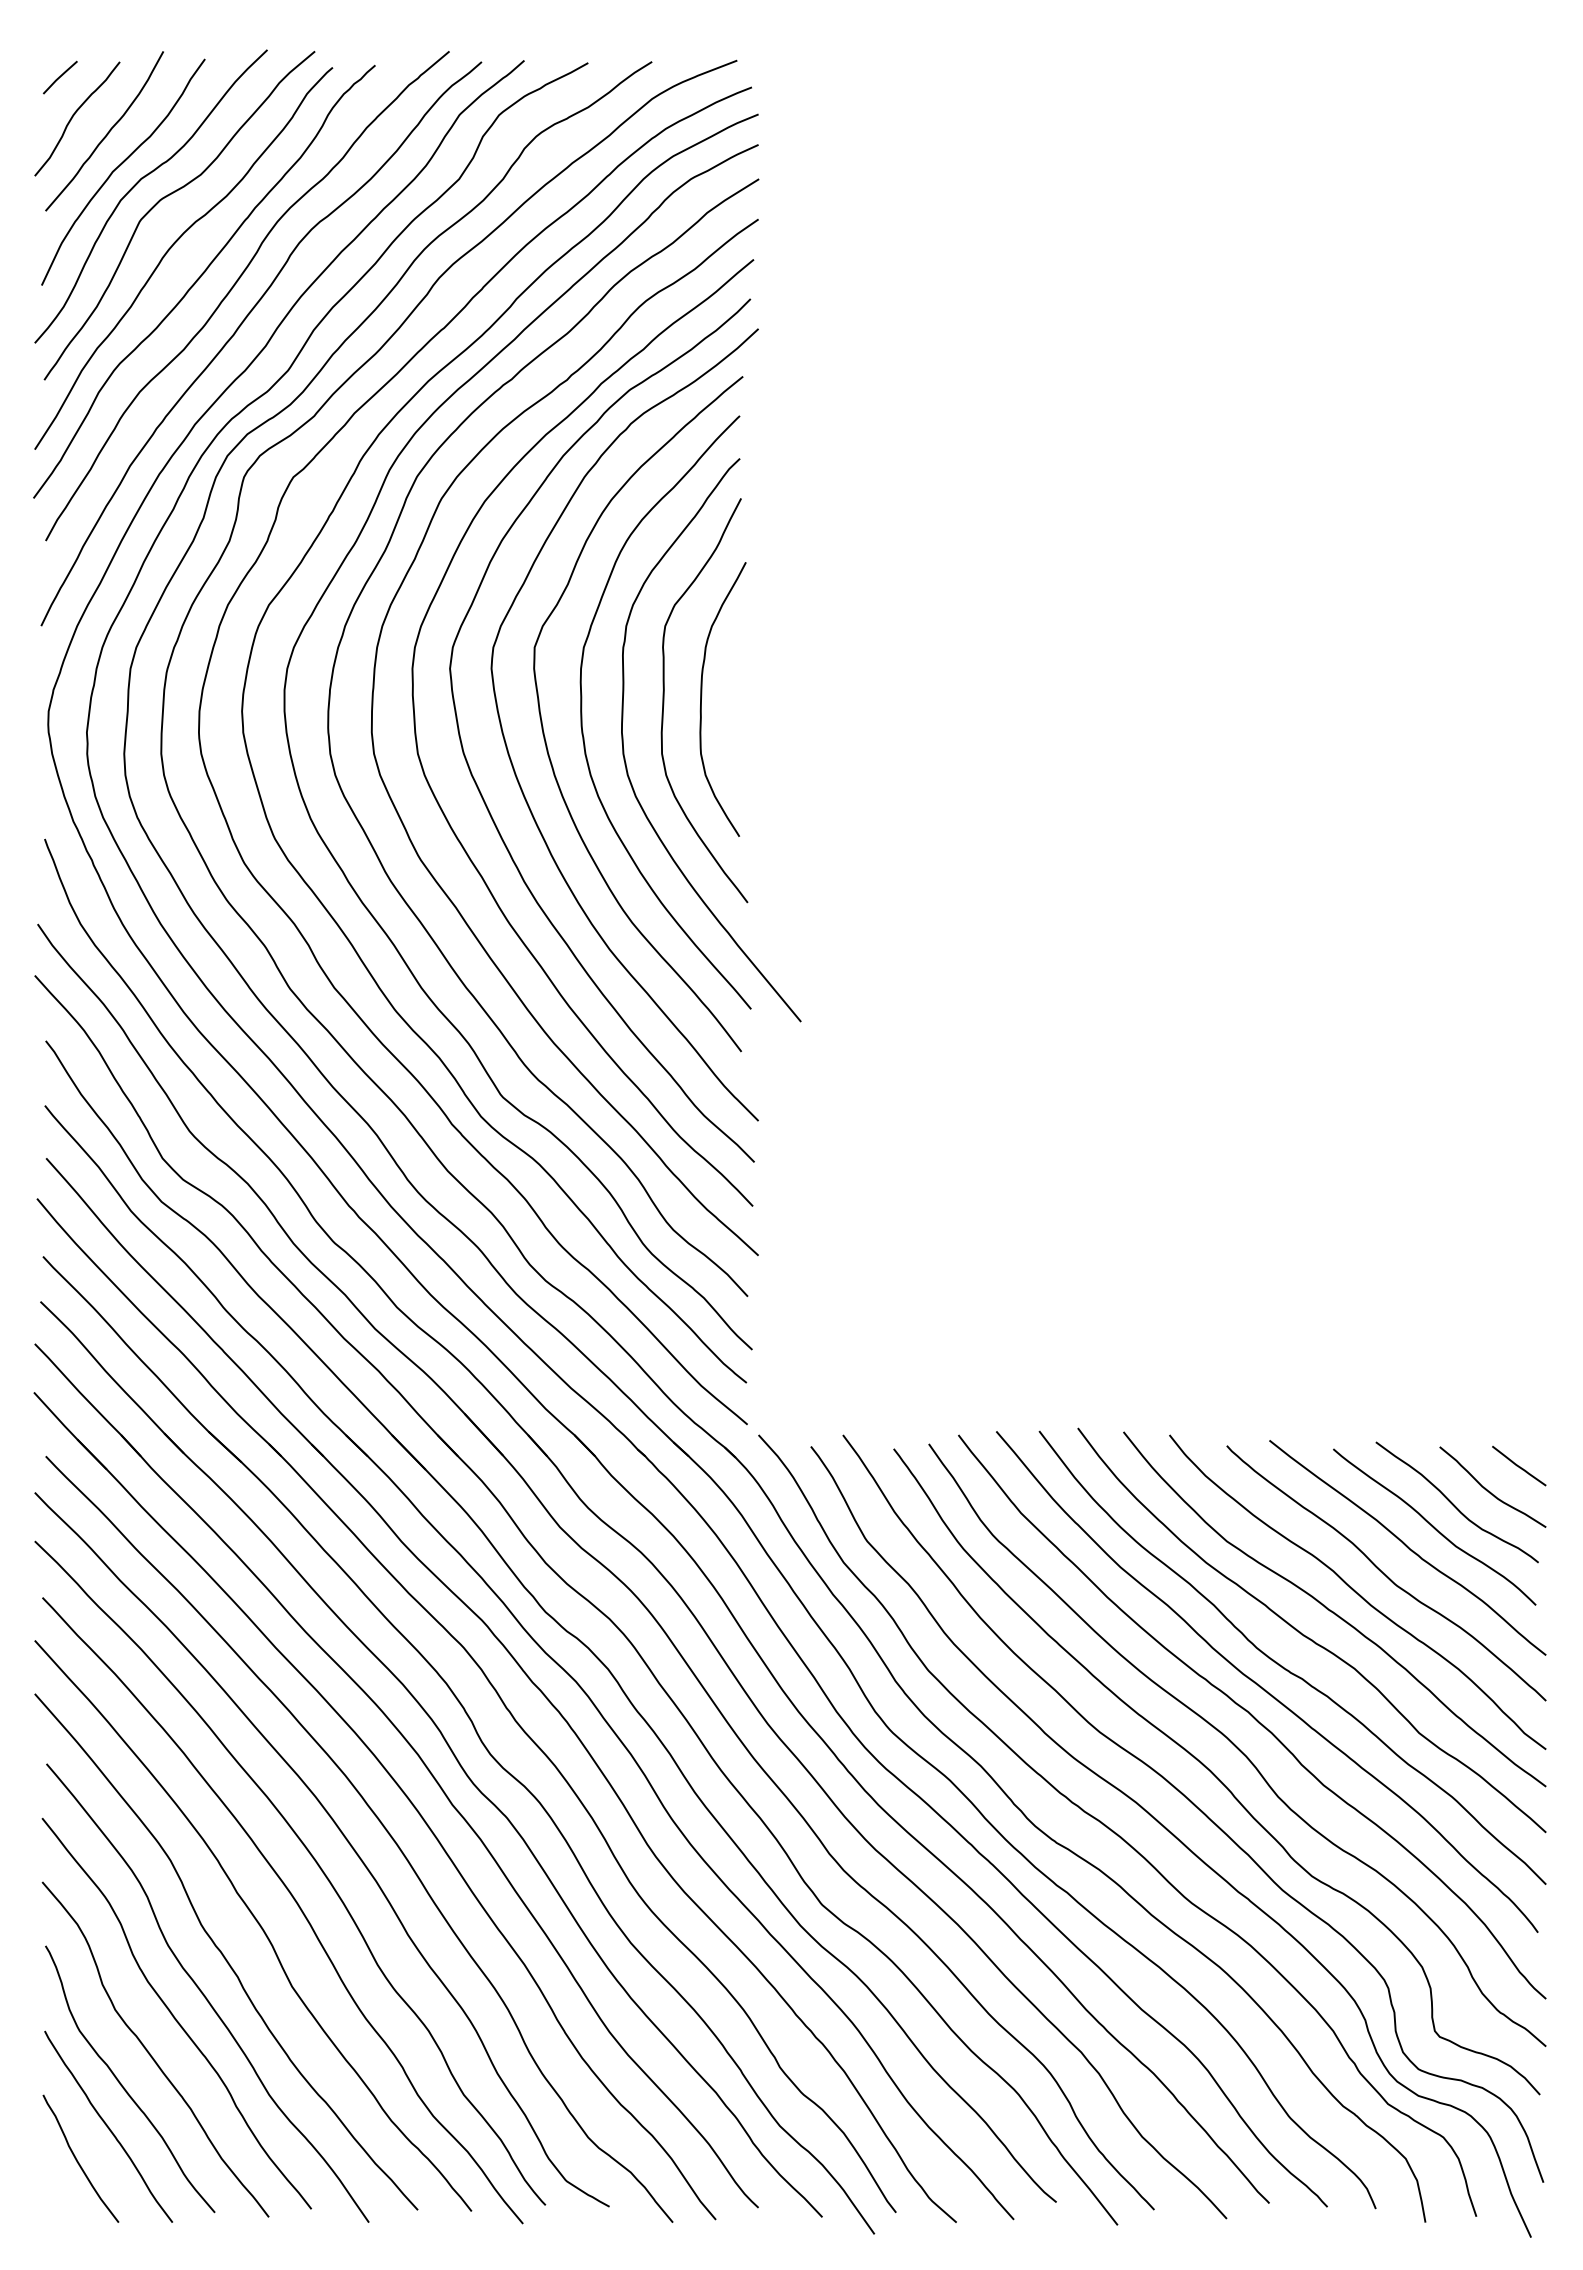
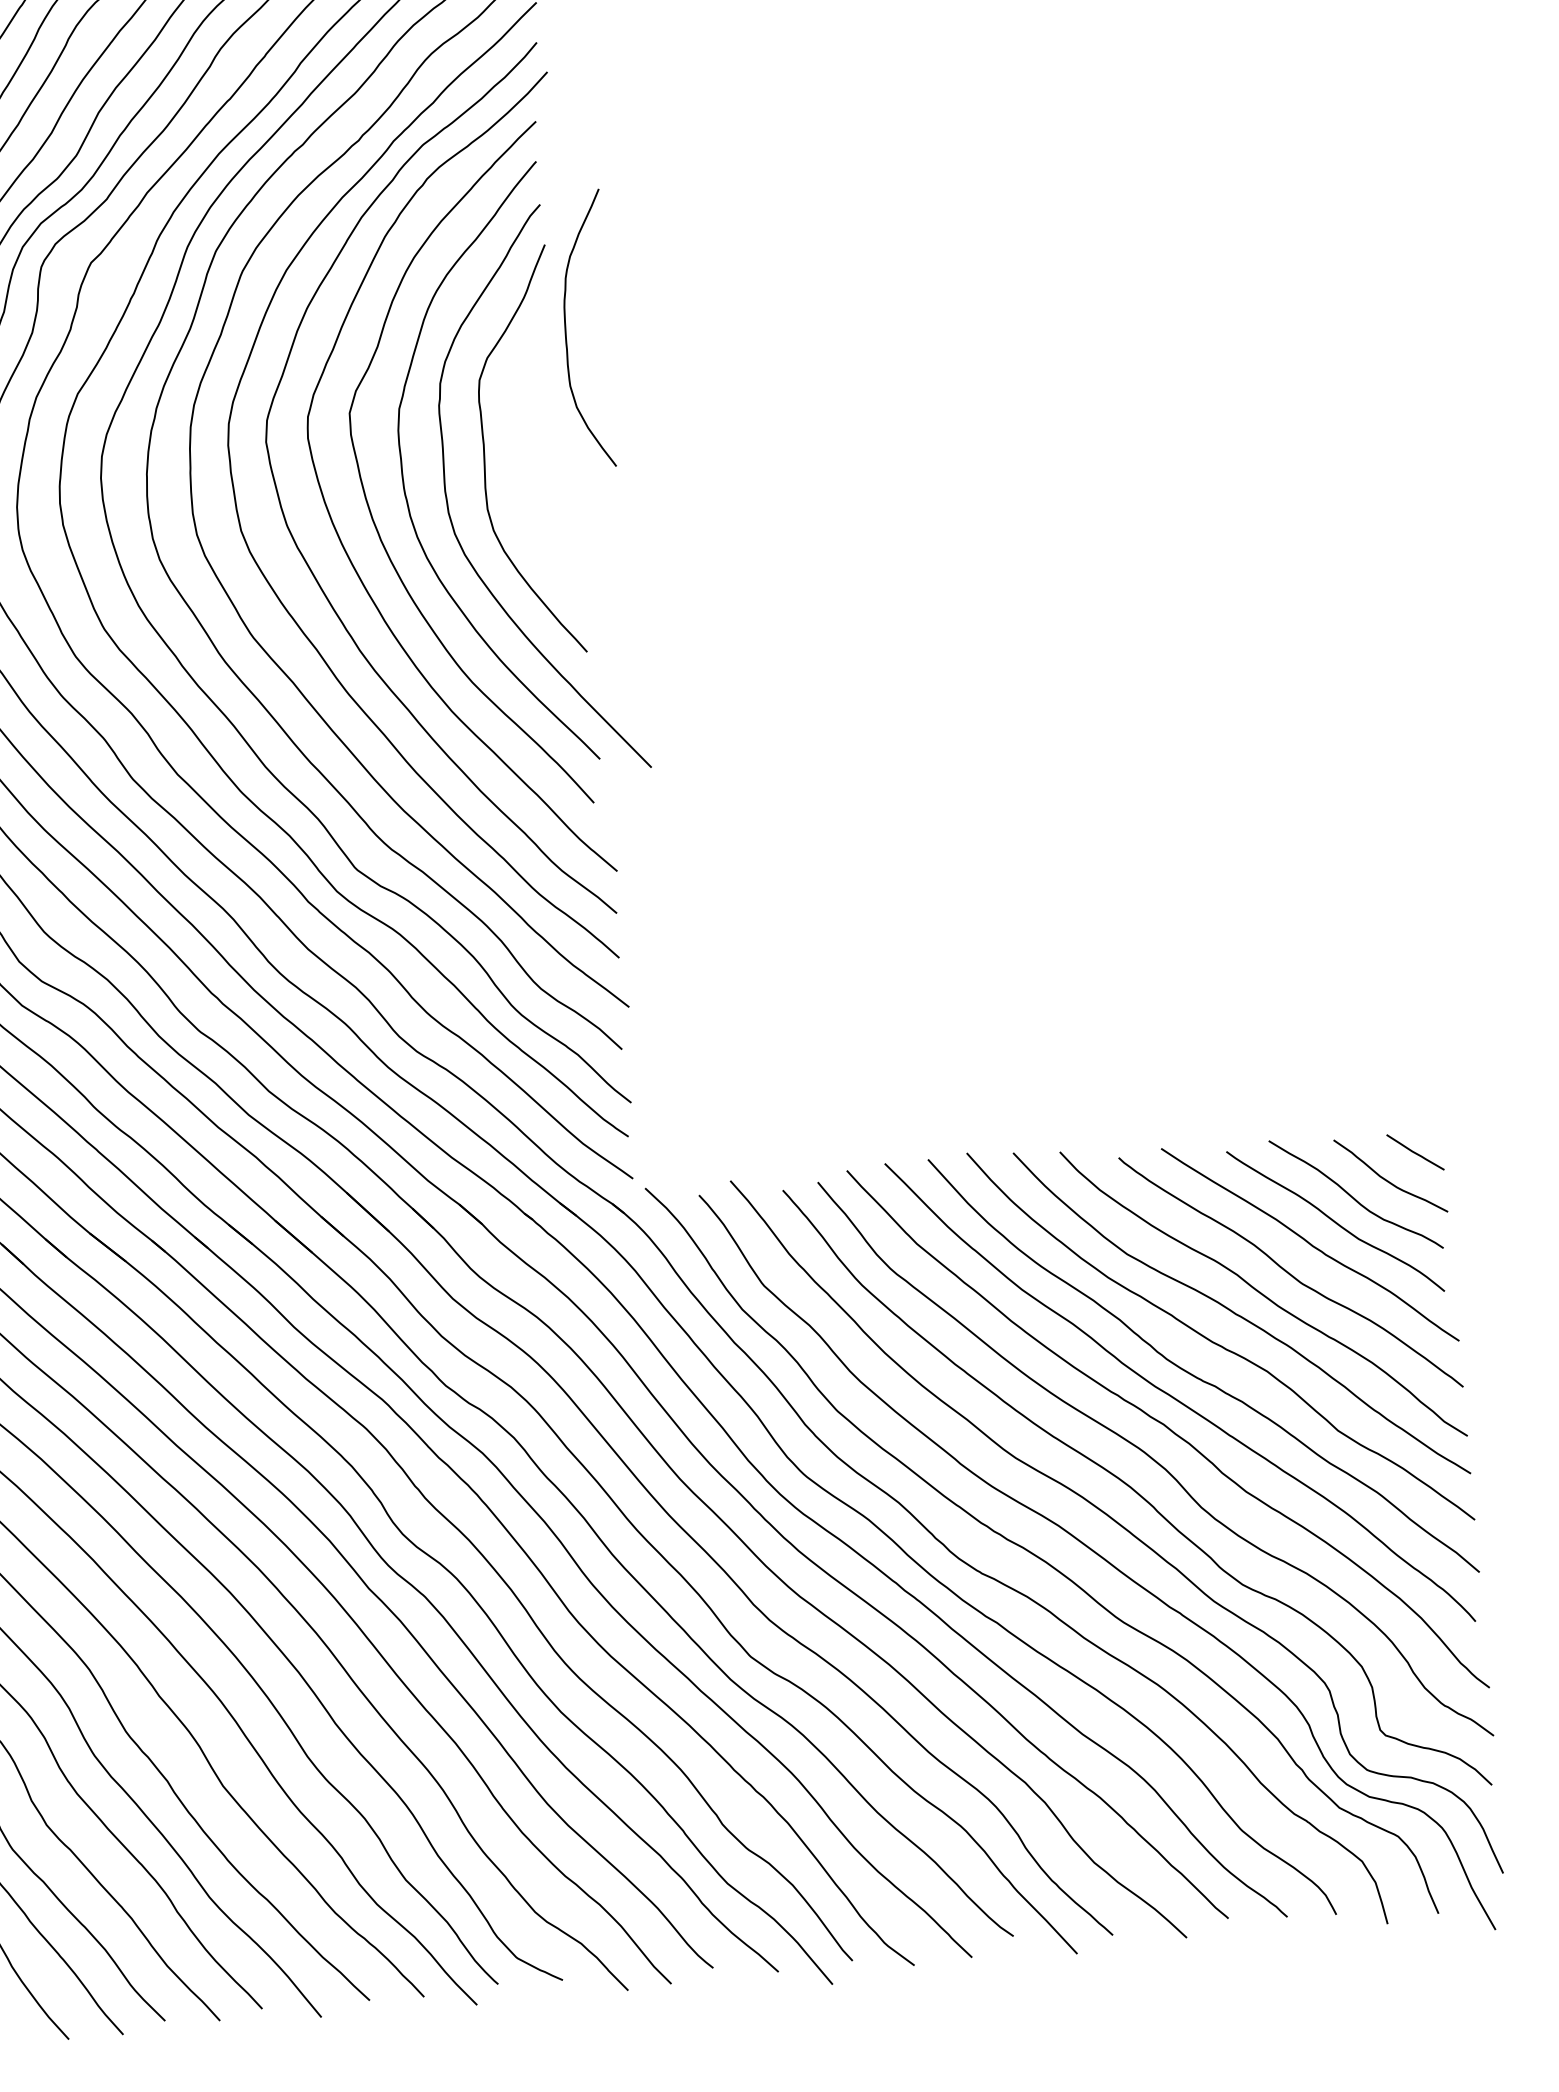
curve: (702, 695) -> (566, 327), moved

